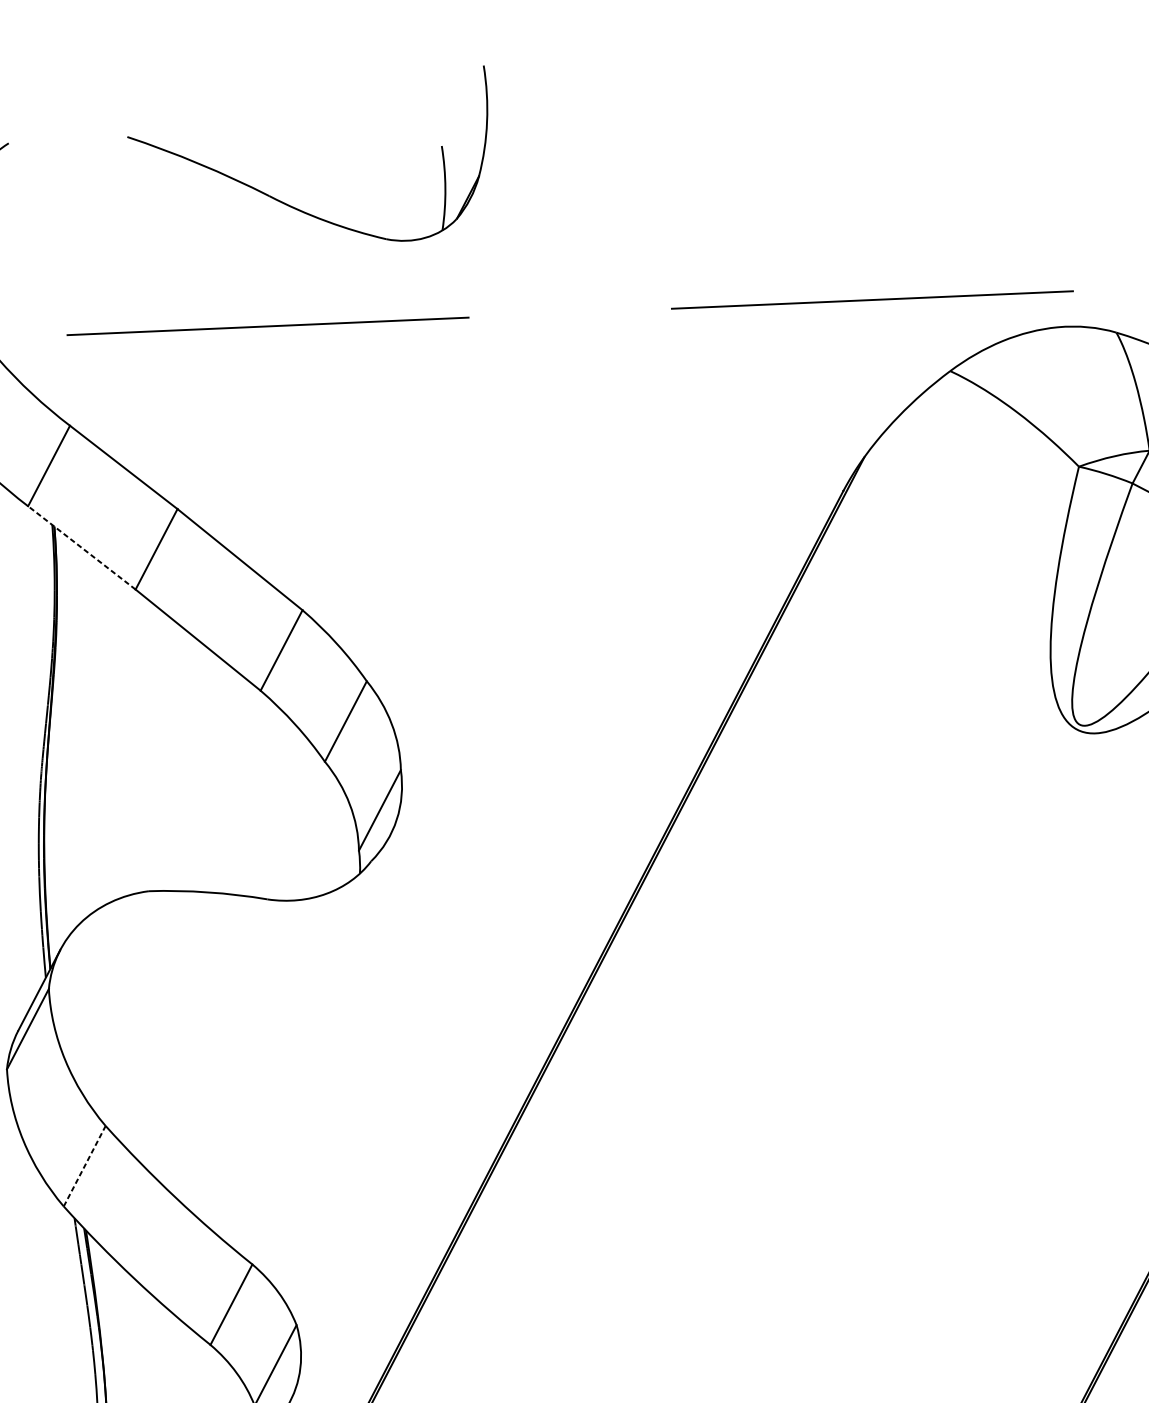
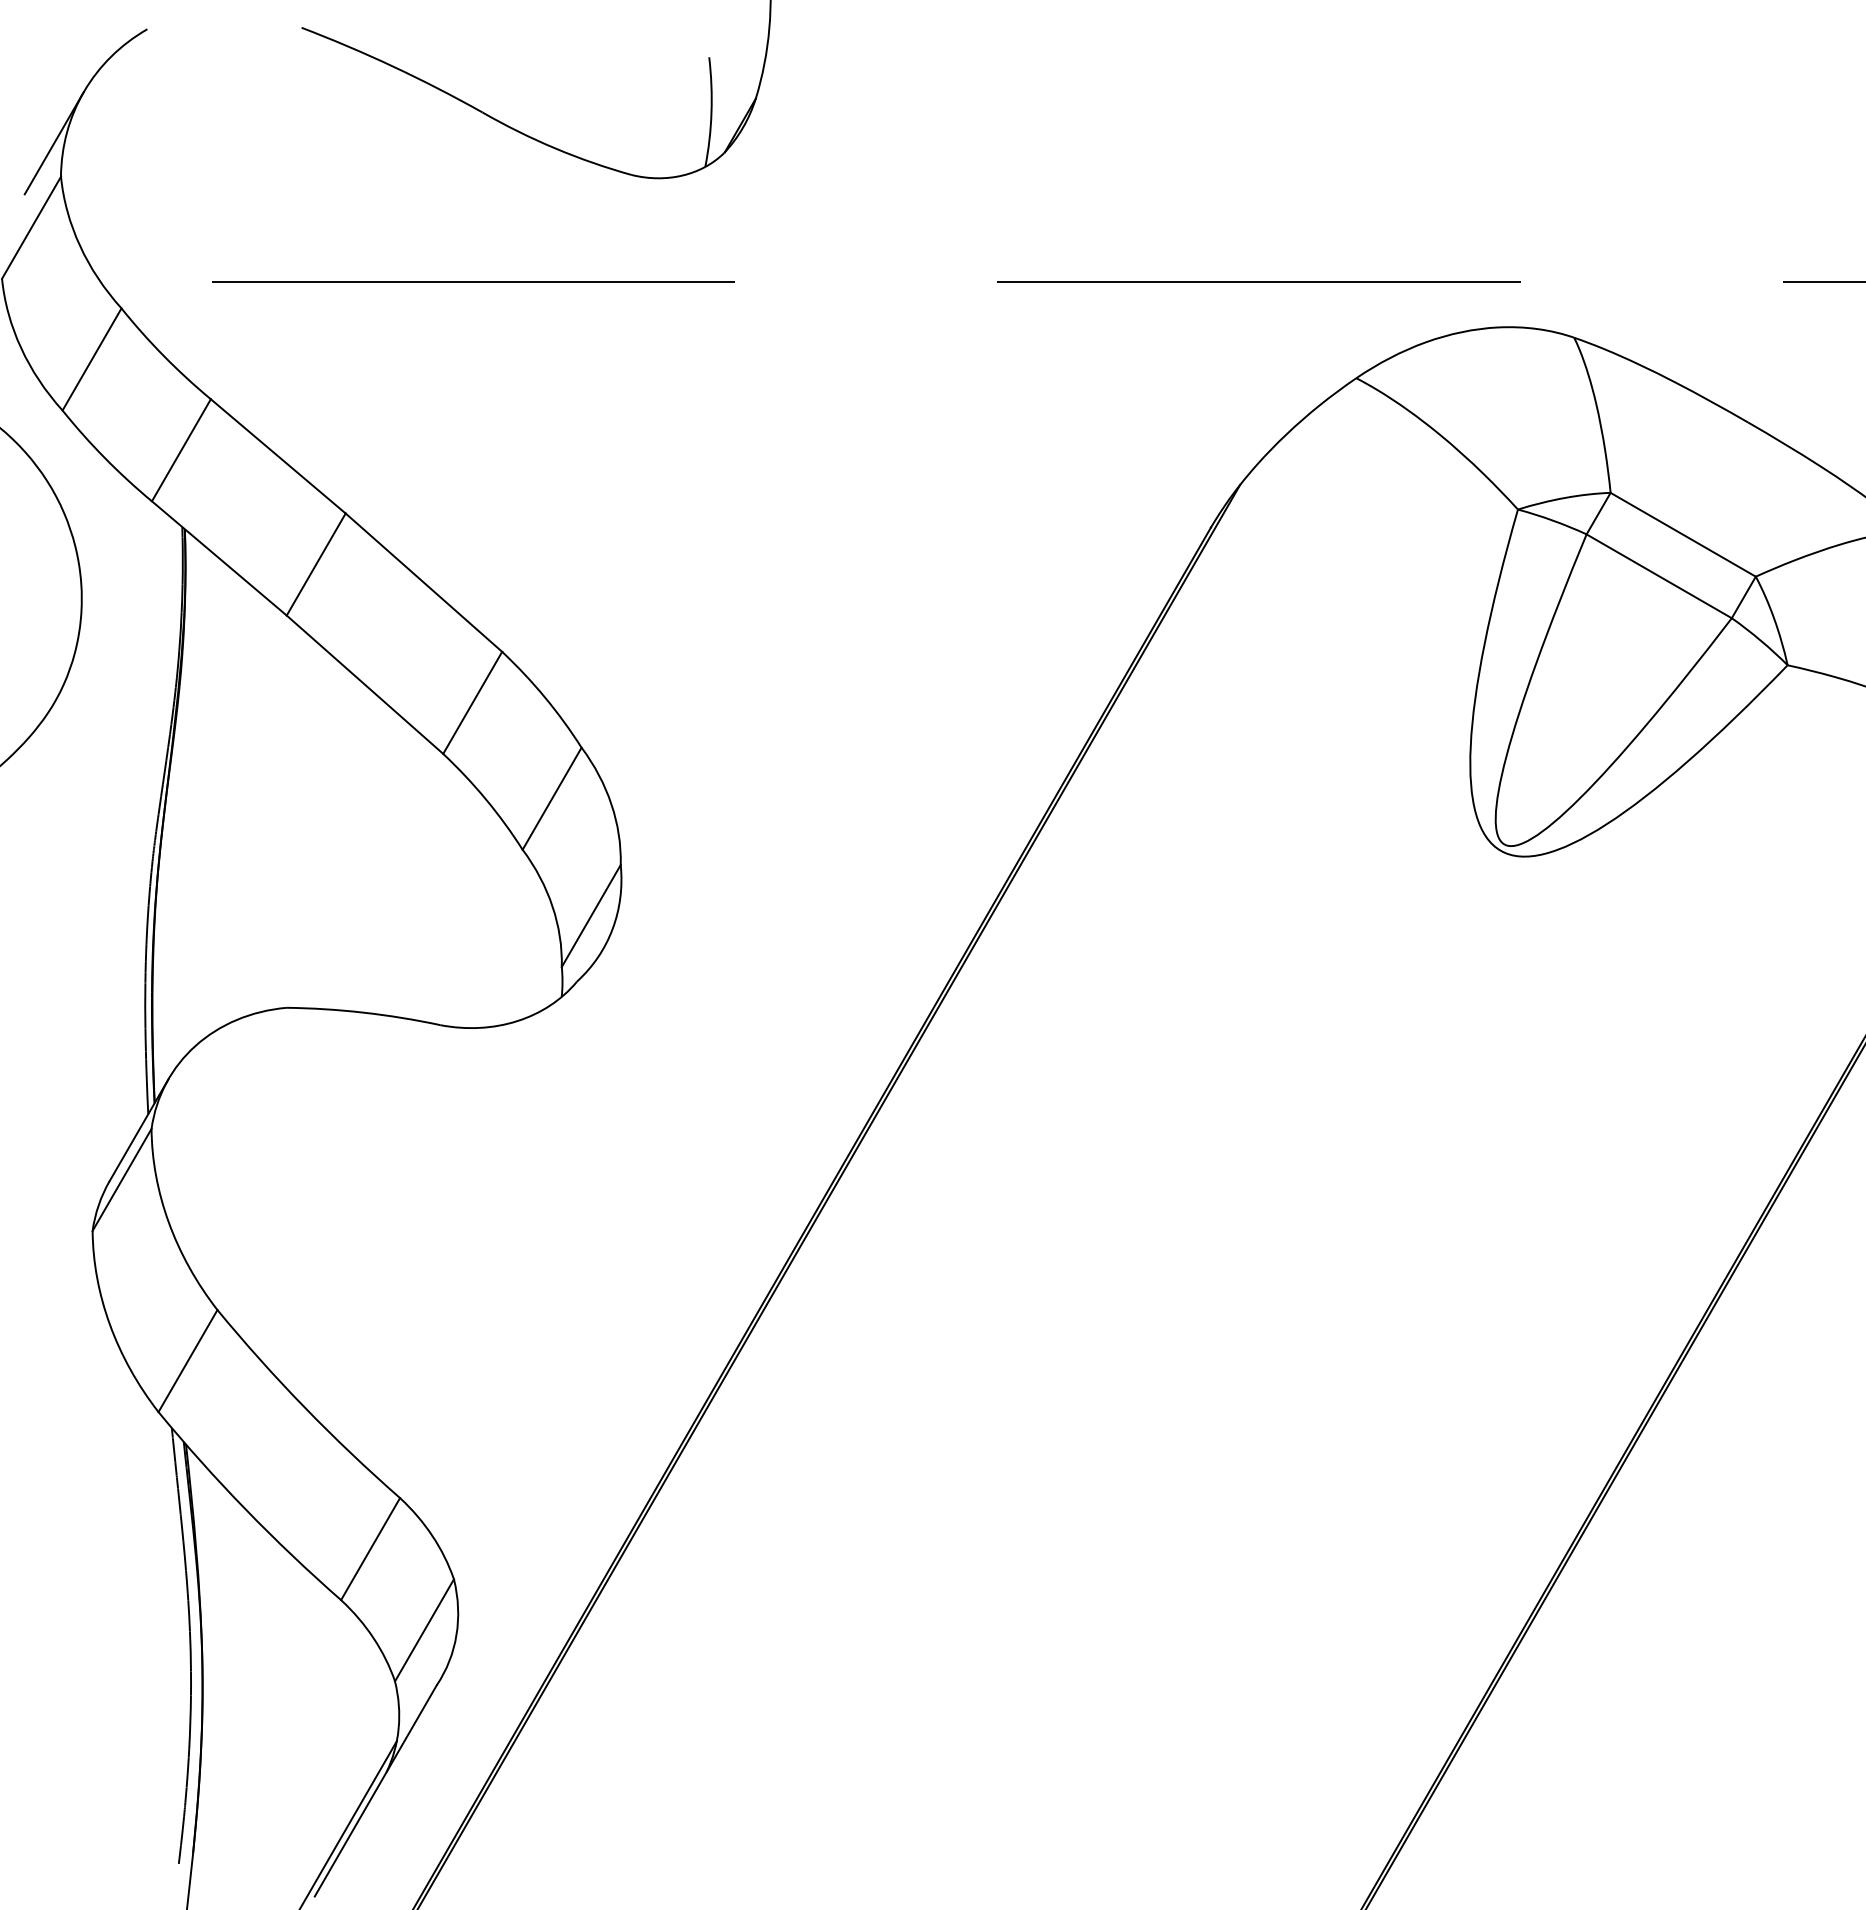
line: (81, 547) -> (218, 558), dashed -> solid
line: (85, 1166) -> (188, 1361), dashed -> solid

